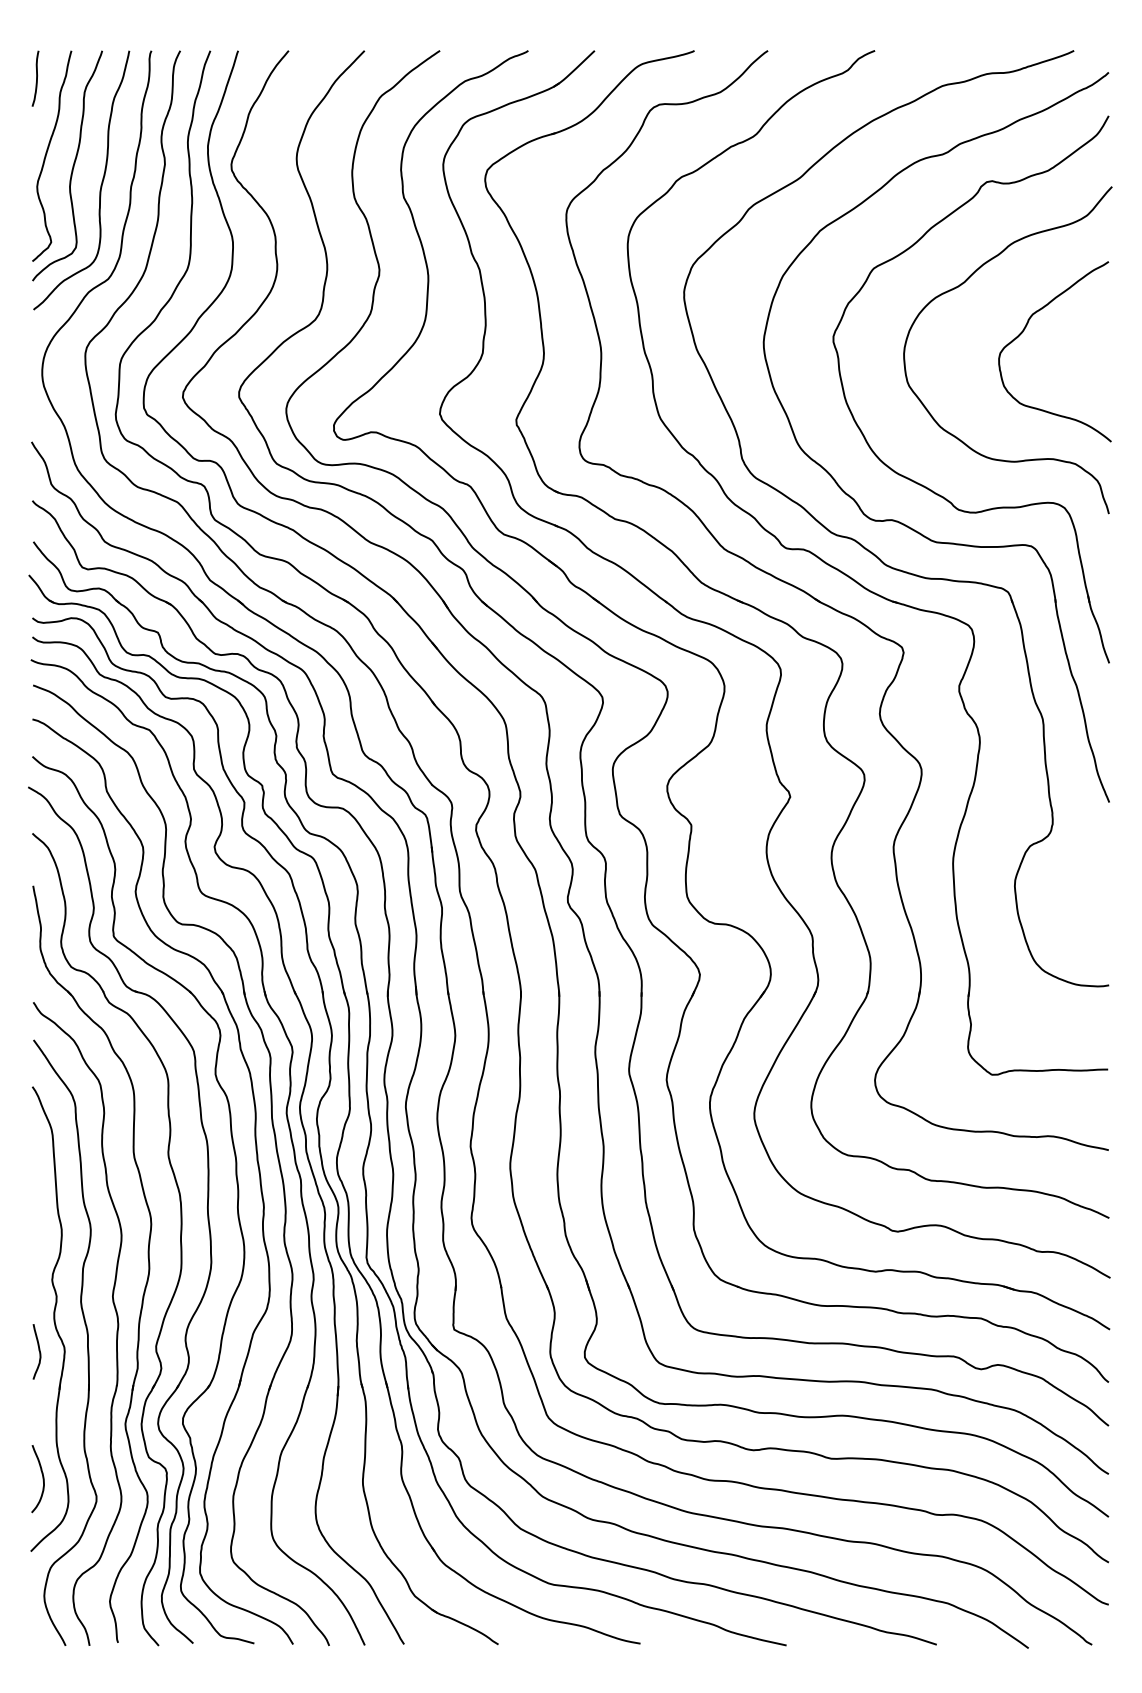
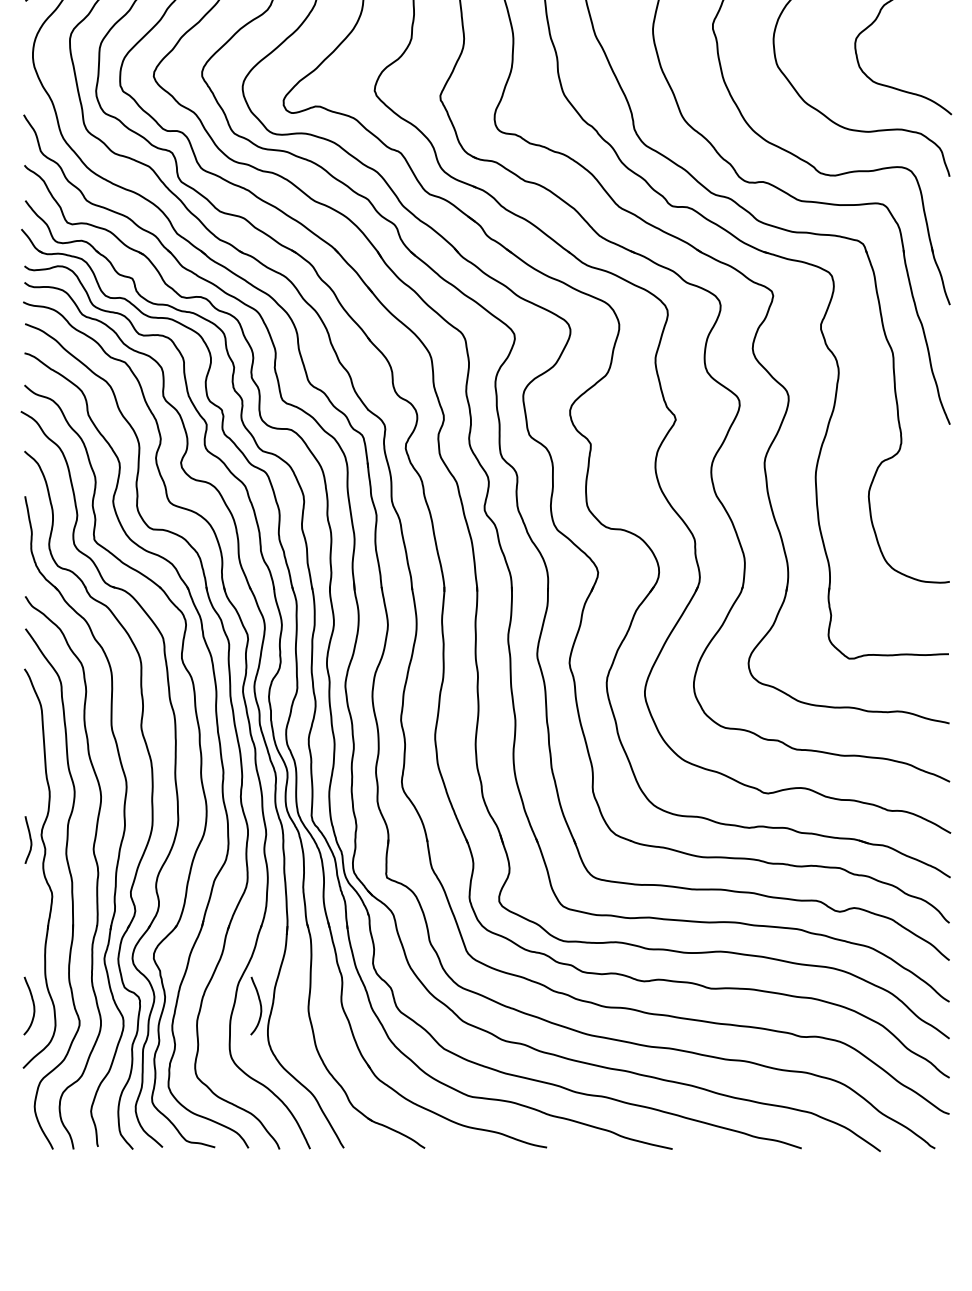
curve: (38, 1350) -> (29, 838), moved
curve: (306, 1479) -> (260, 1006), added

